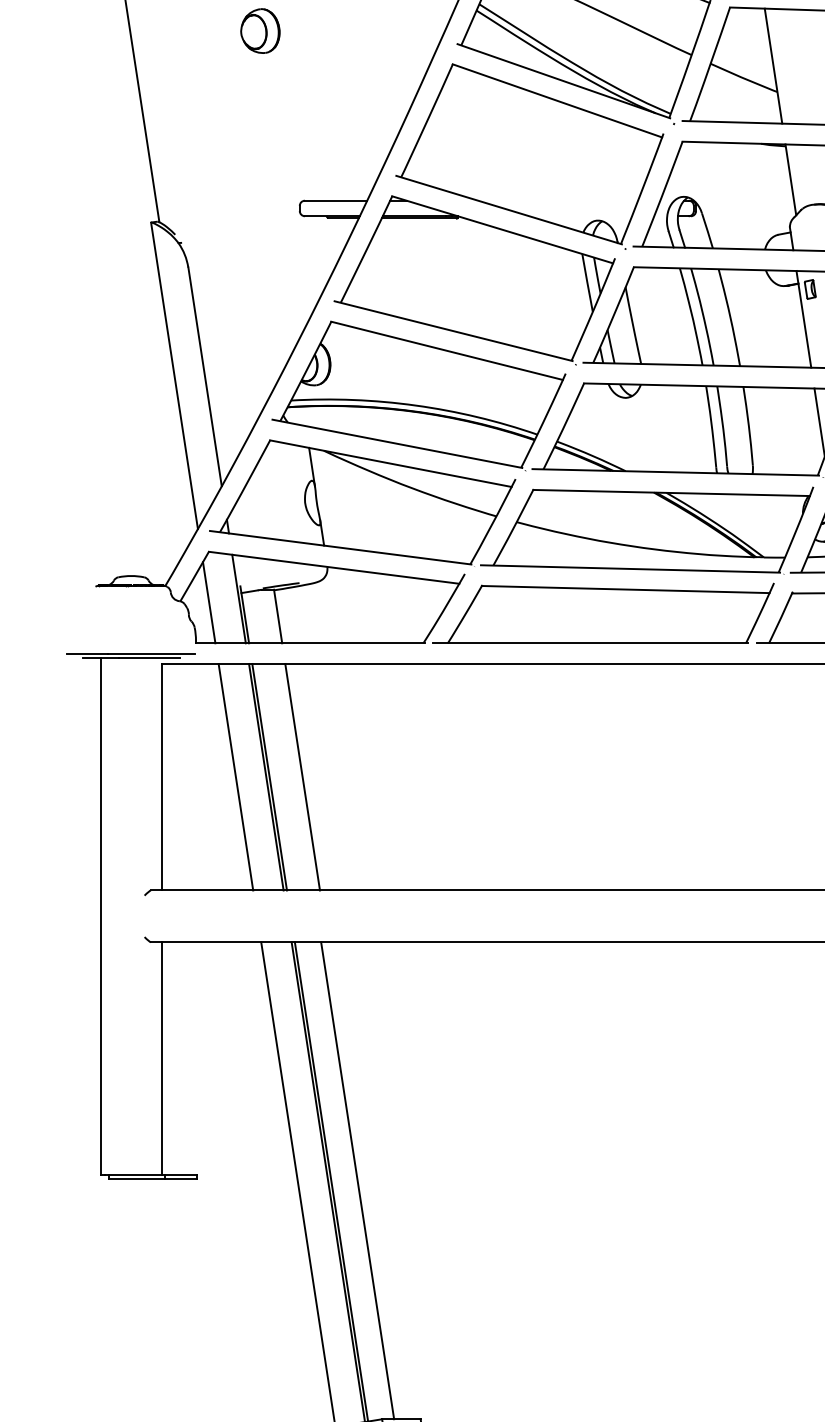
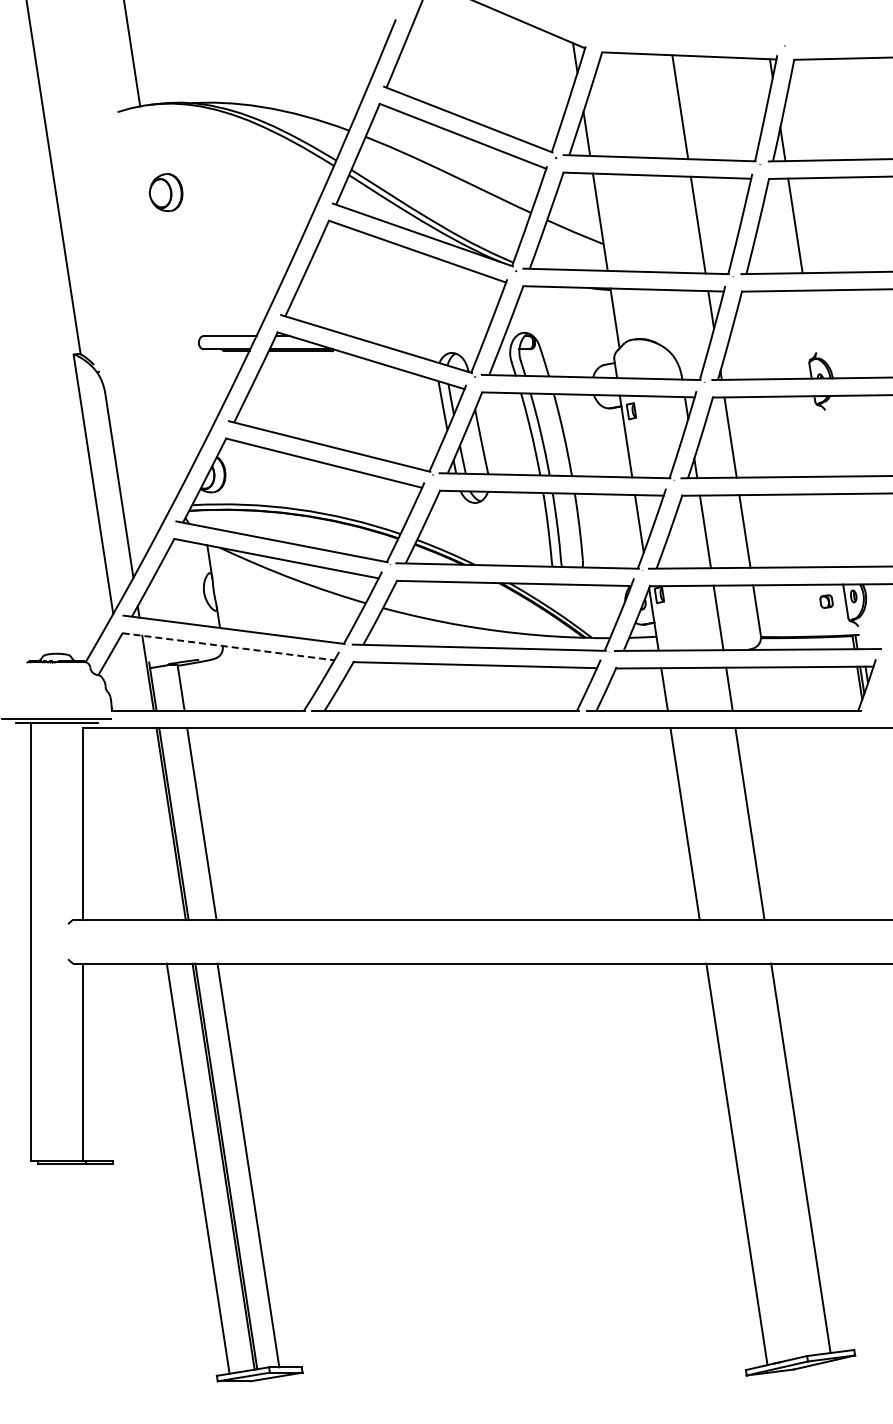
line: (334, 567) -> (228, 646), solid -> dashed
line: (208, 602) -> (122, 676), removed
line: (236, 776) -> (145, 823), removed

